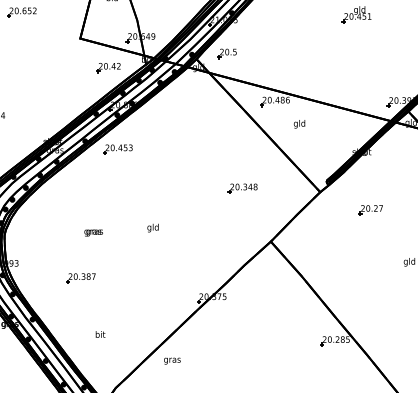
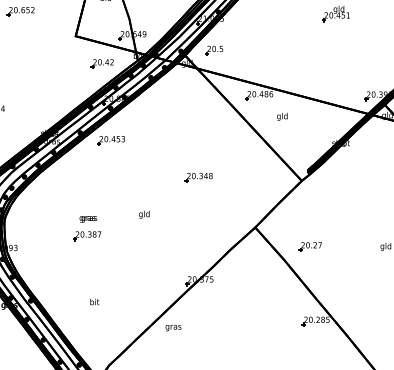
part: (242, 188) -> (198, 177), moved
part: (369, 209) -> (309, 246), moved
part: (81, 278) -> (87, 236), moved
text: (100, 333) -> (94, 301), moved
text: (172, 361) -> (173, 328), moved

